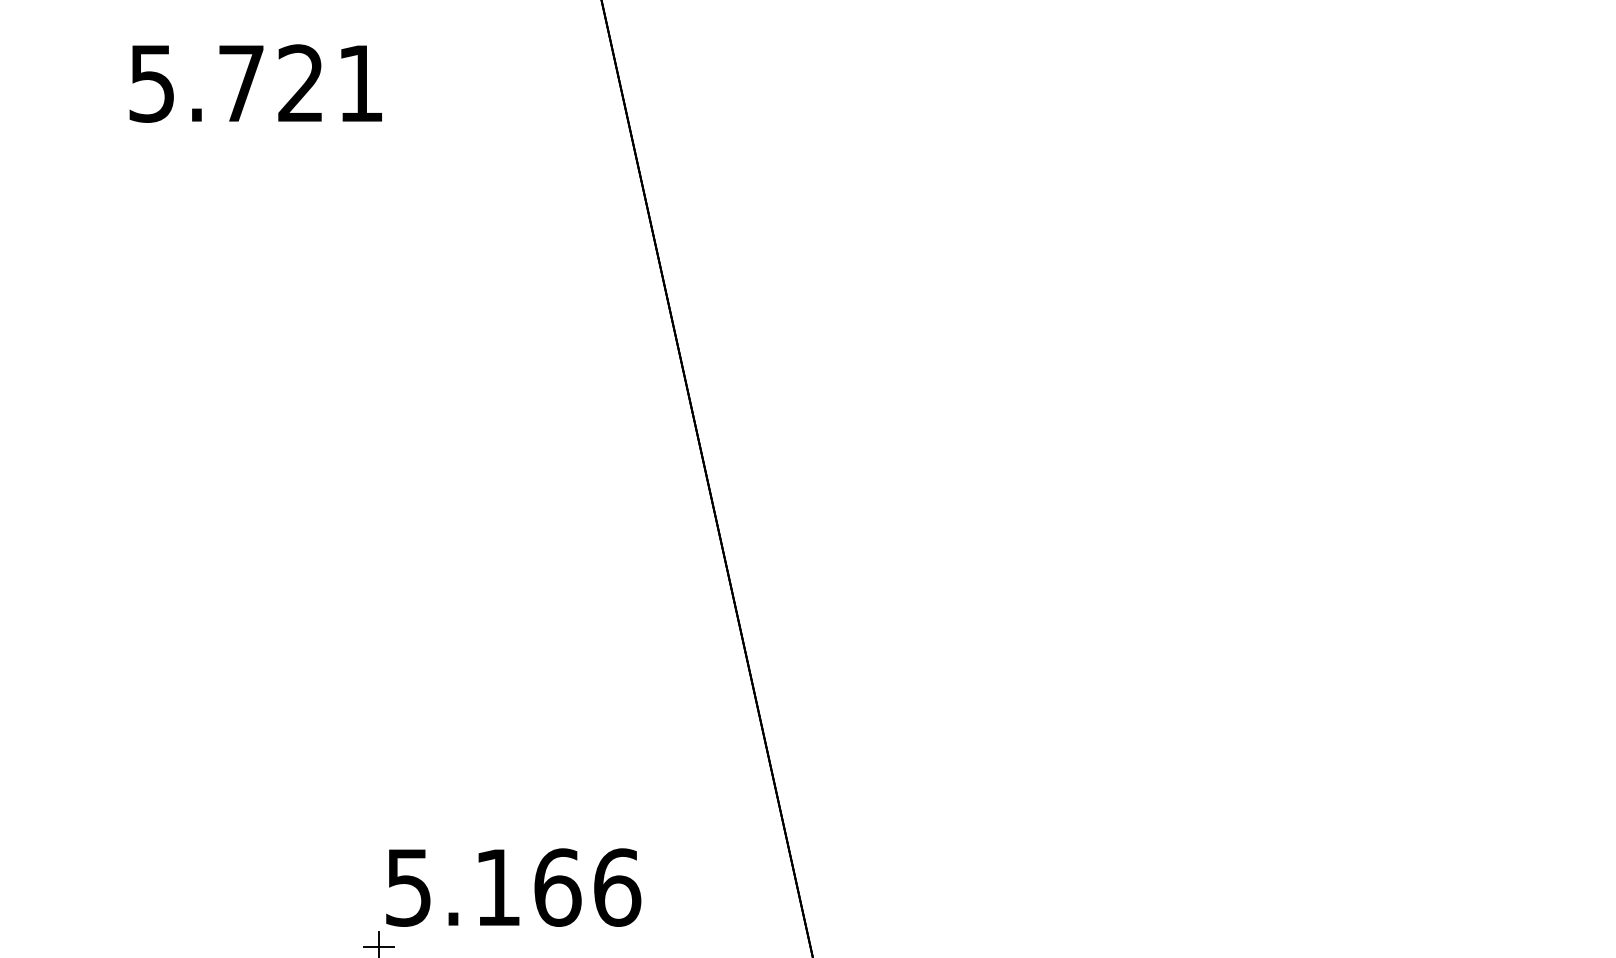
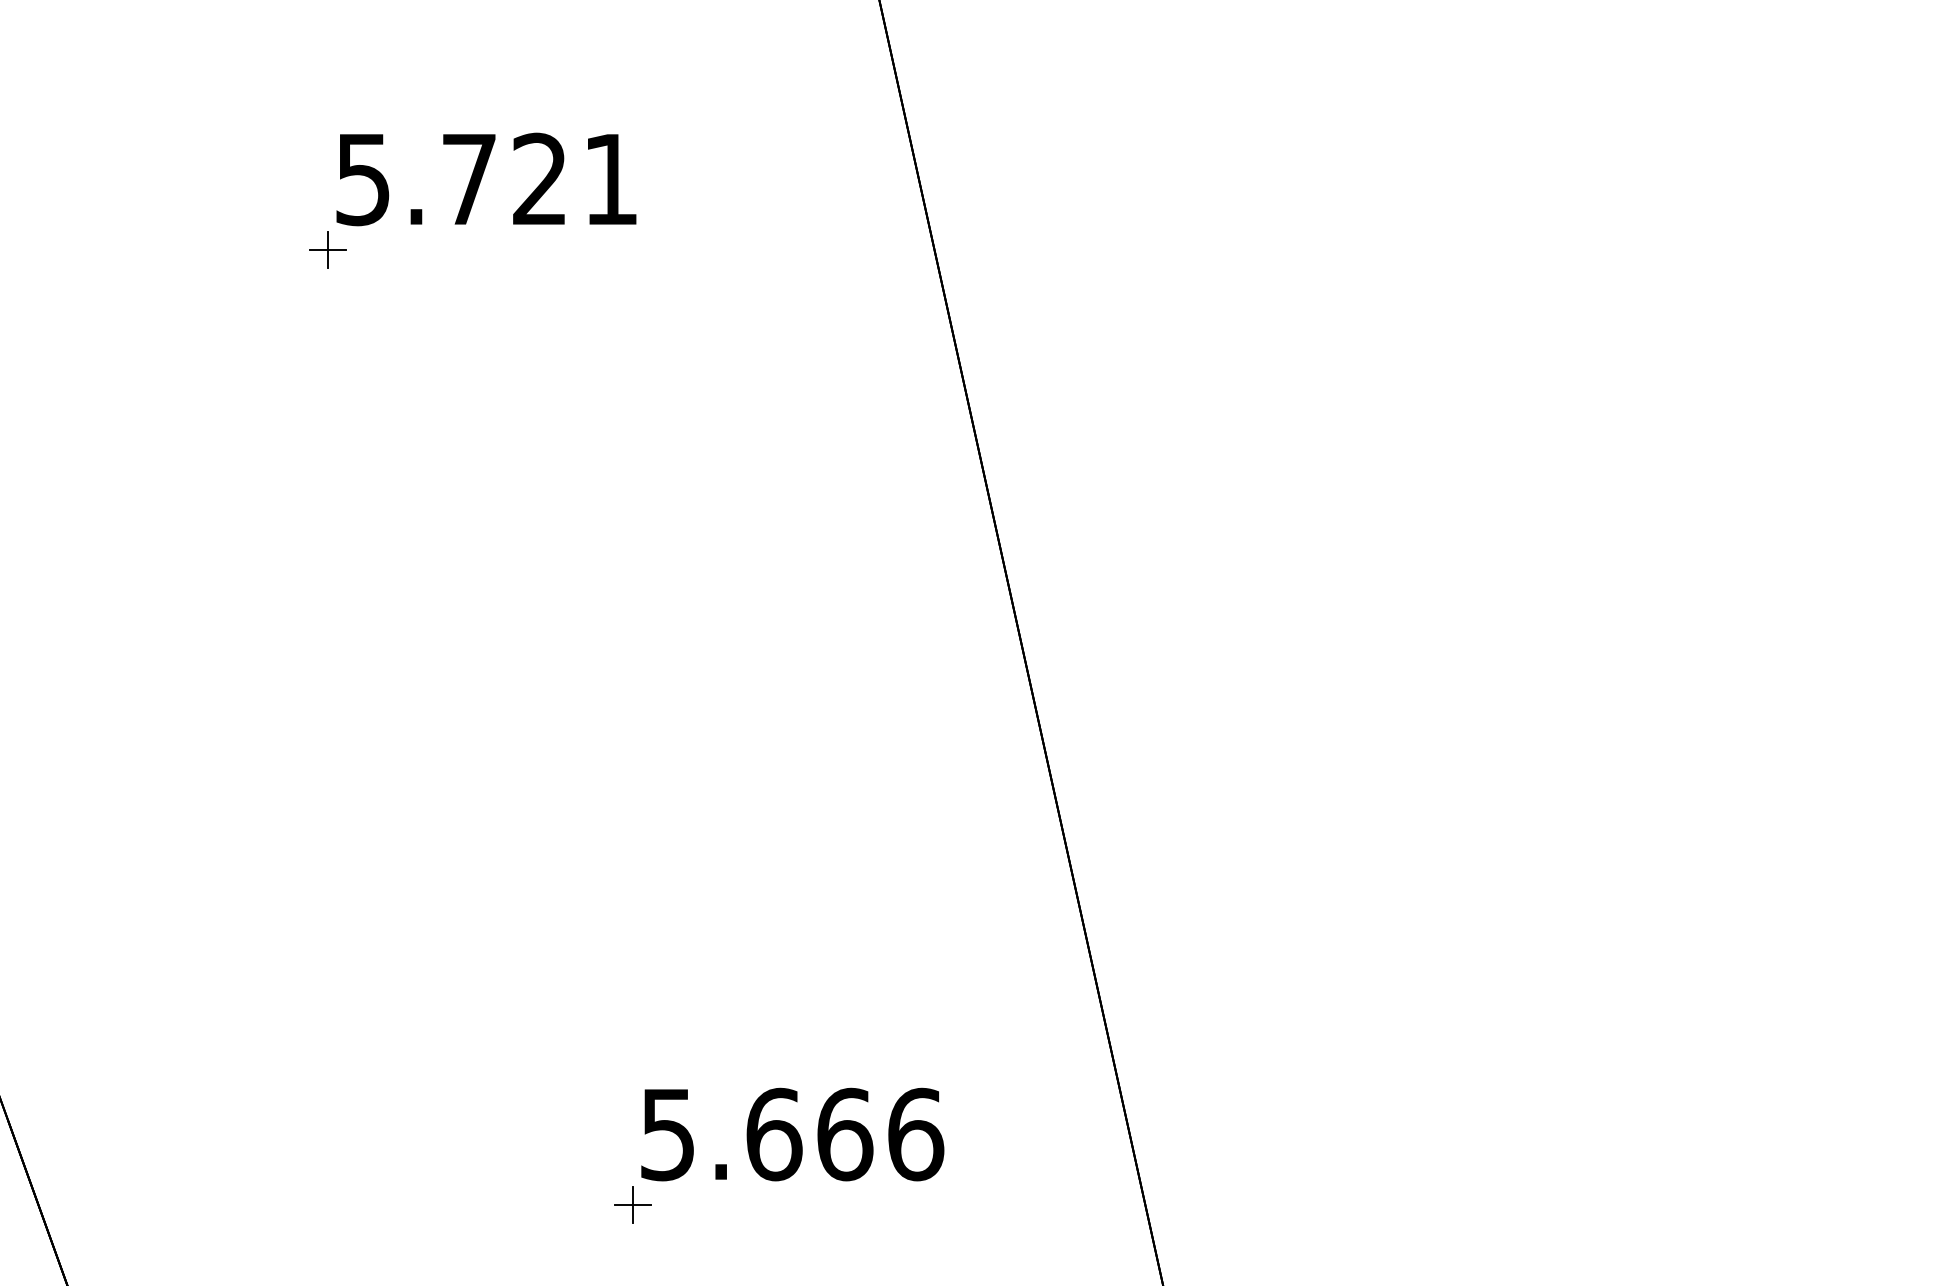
part: (122, 142) -> (327, 249), added
text: (498, 887) -> (774, 1134), 5.166 -> 5.666

